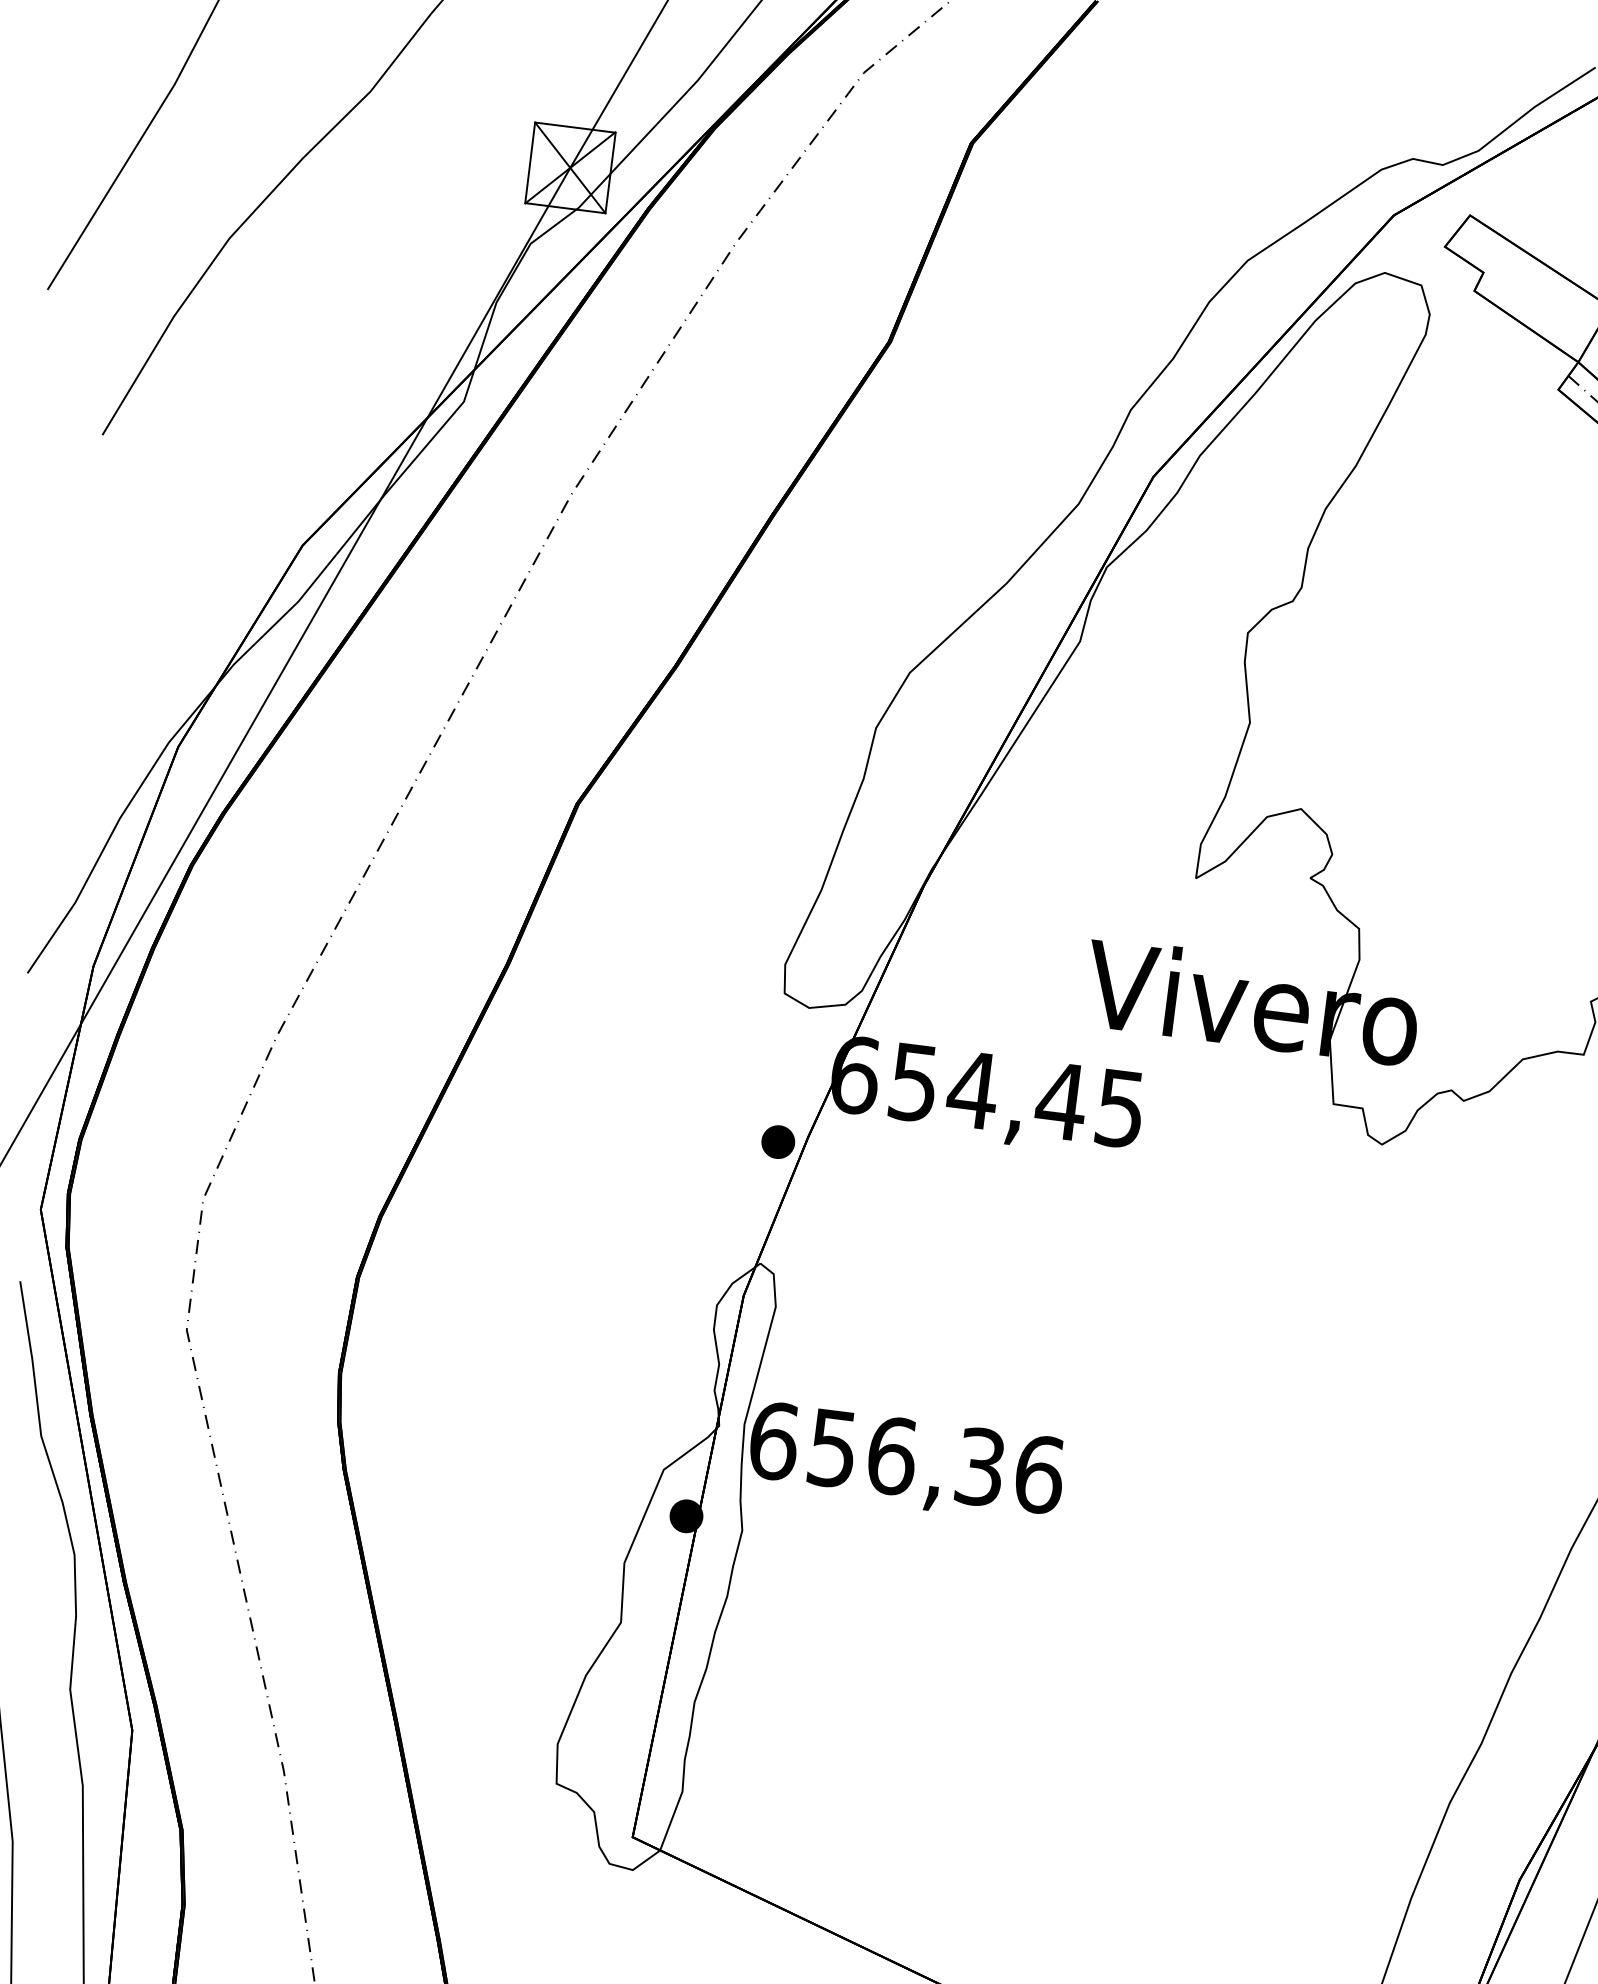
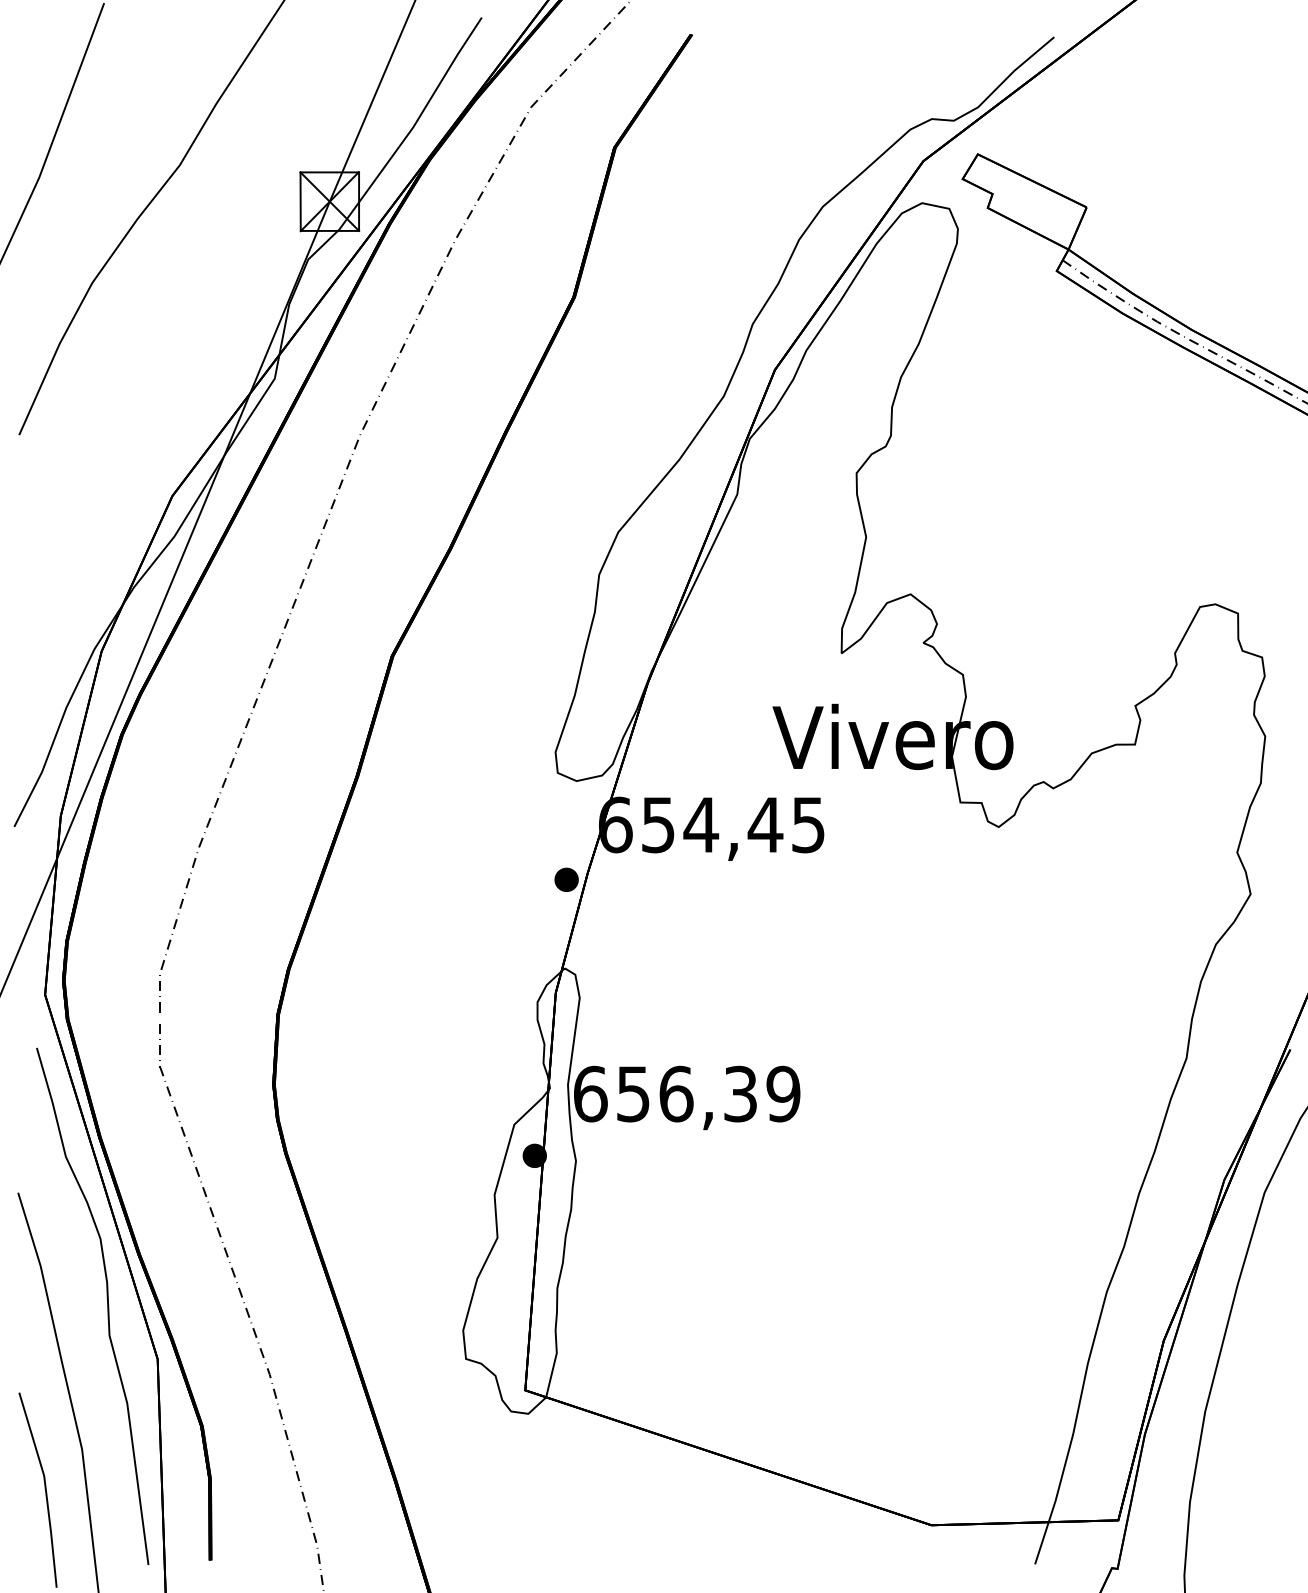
text: (1039, 1473) -> (783, 1093), 656,36 -> 656,39

